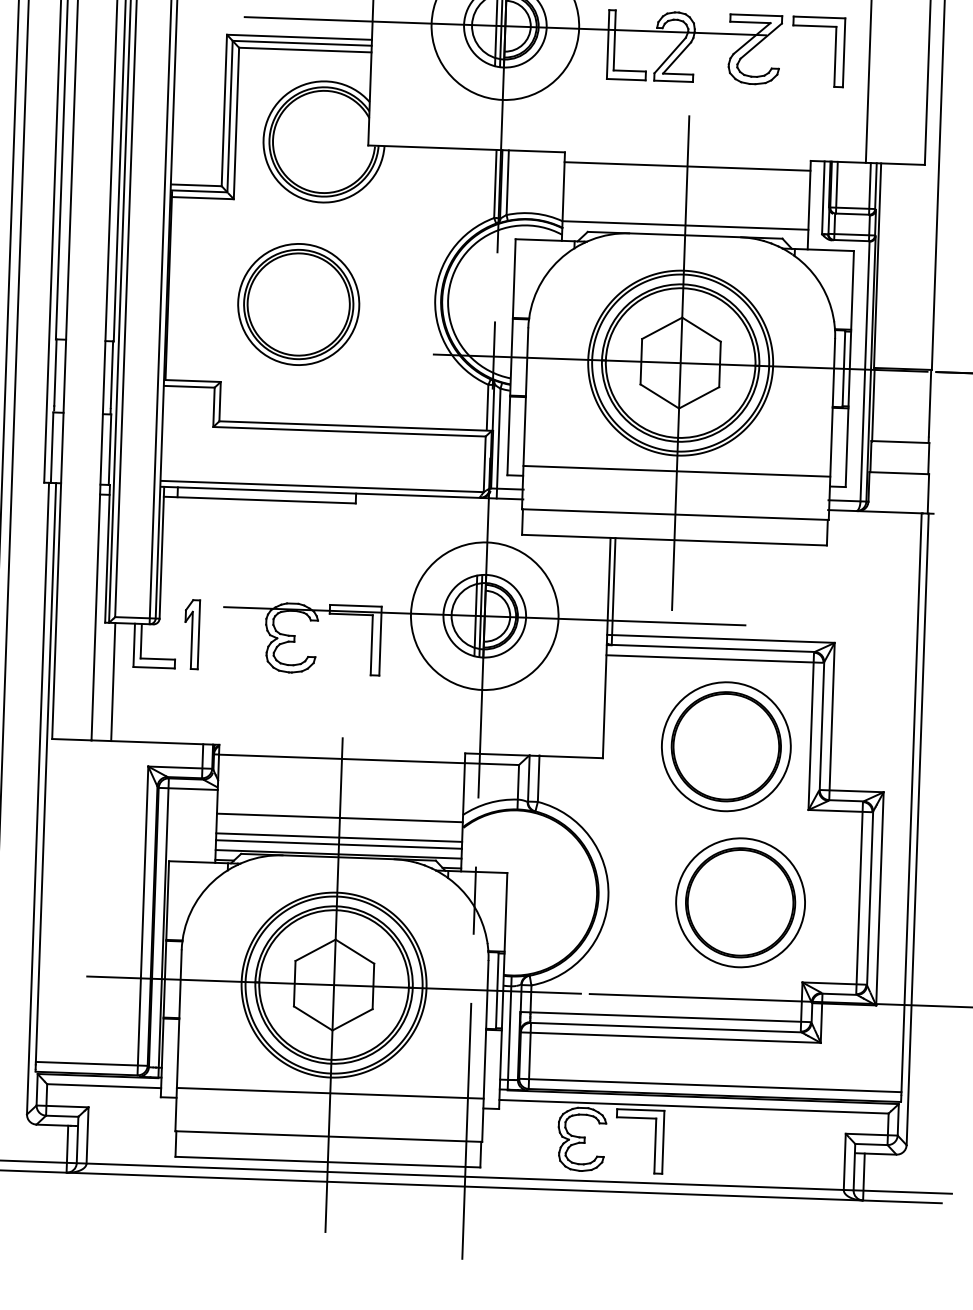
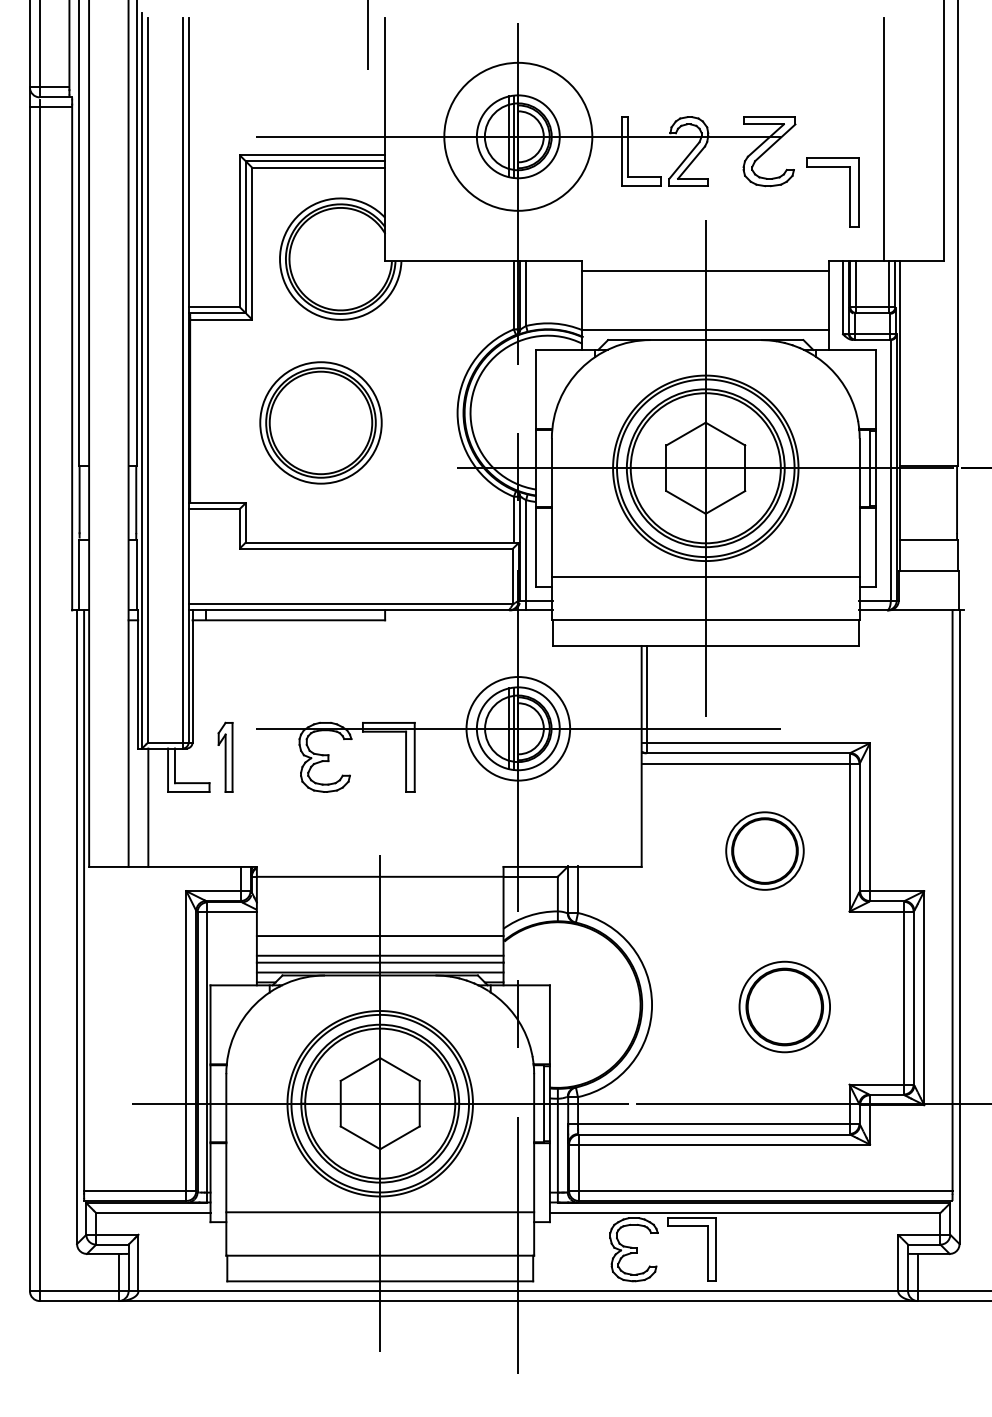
part: (834, 52) -> (849, 192), moved
circle: (484, 615) -> (518, 728), size x0.7
part: (725, 746) -> (764, 850), size x0.6
part: (740, 902) -> (784, 1006), size x0.7

